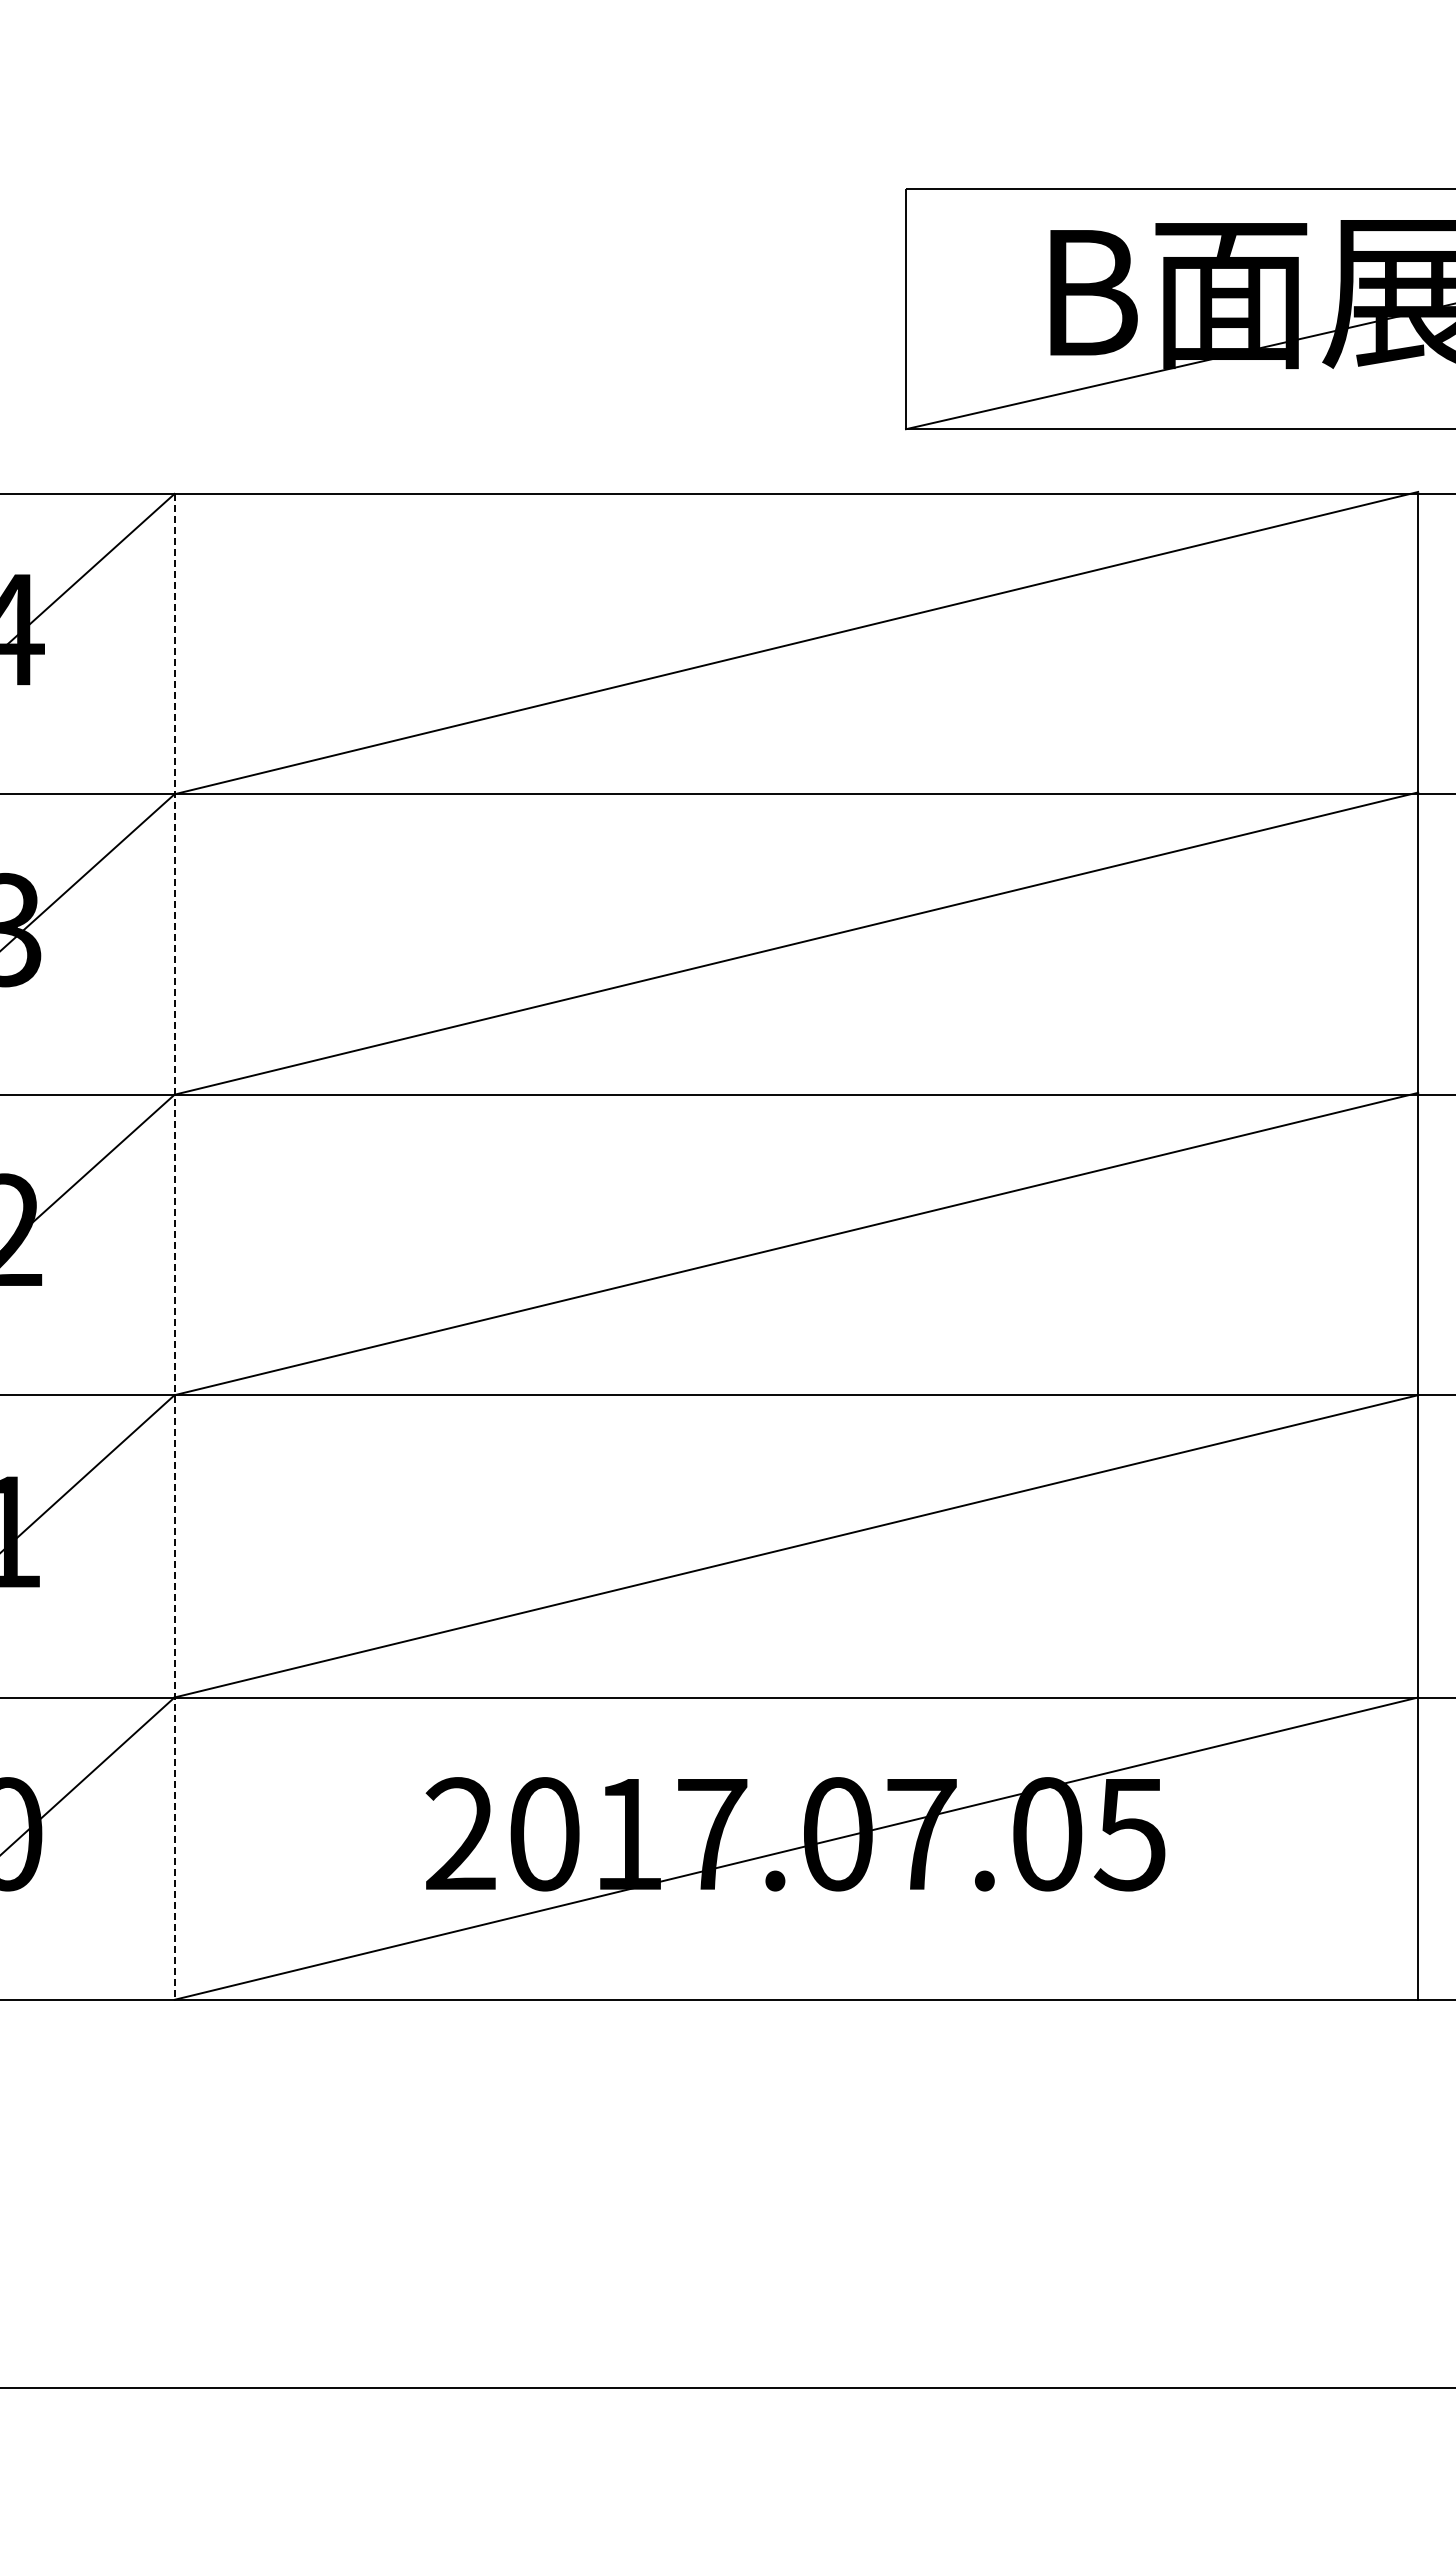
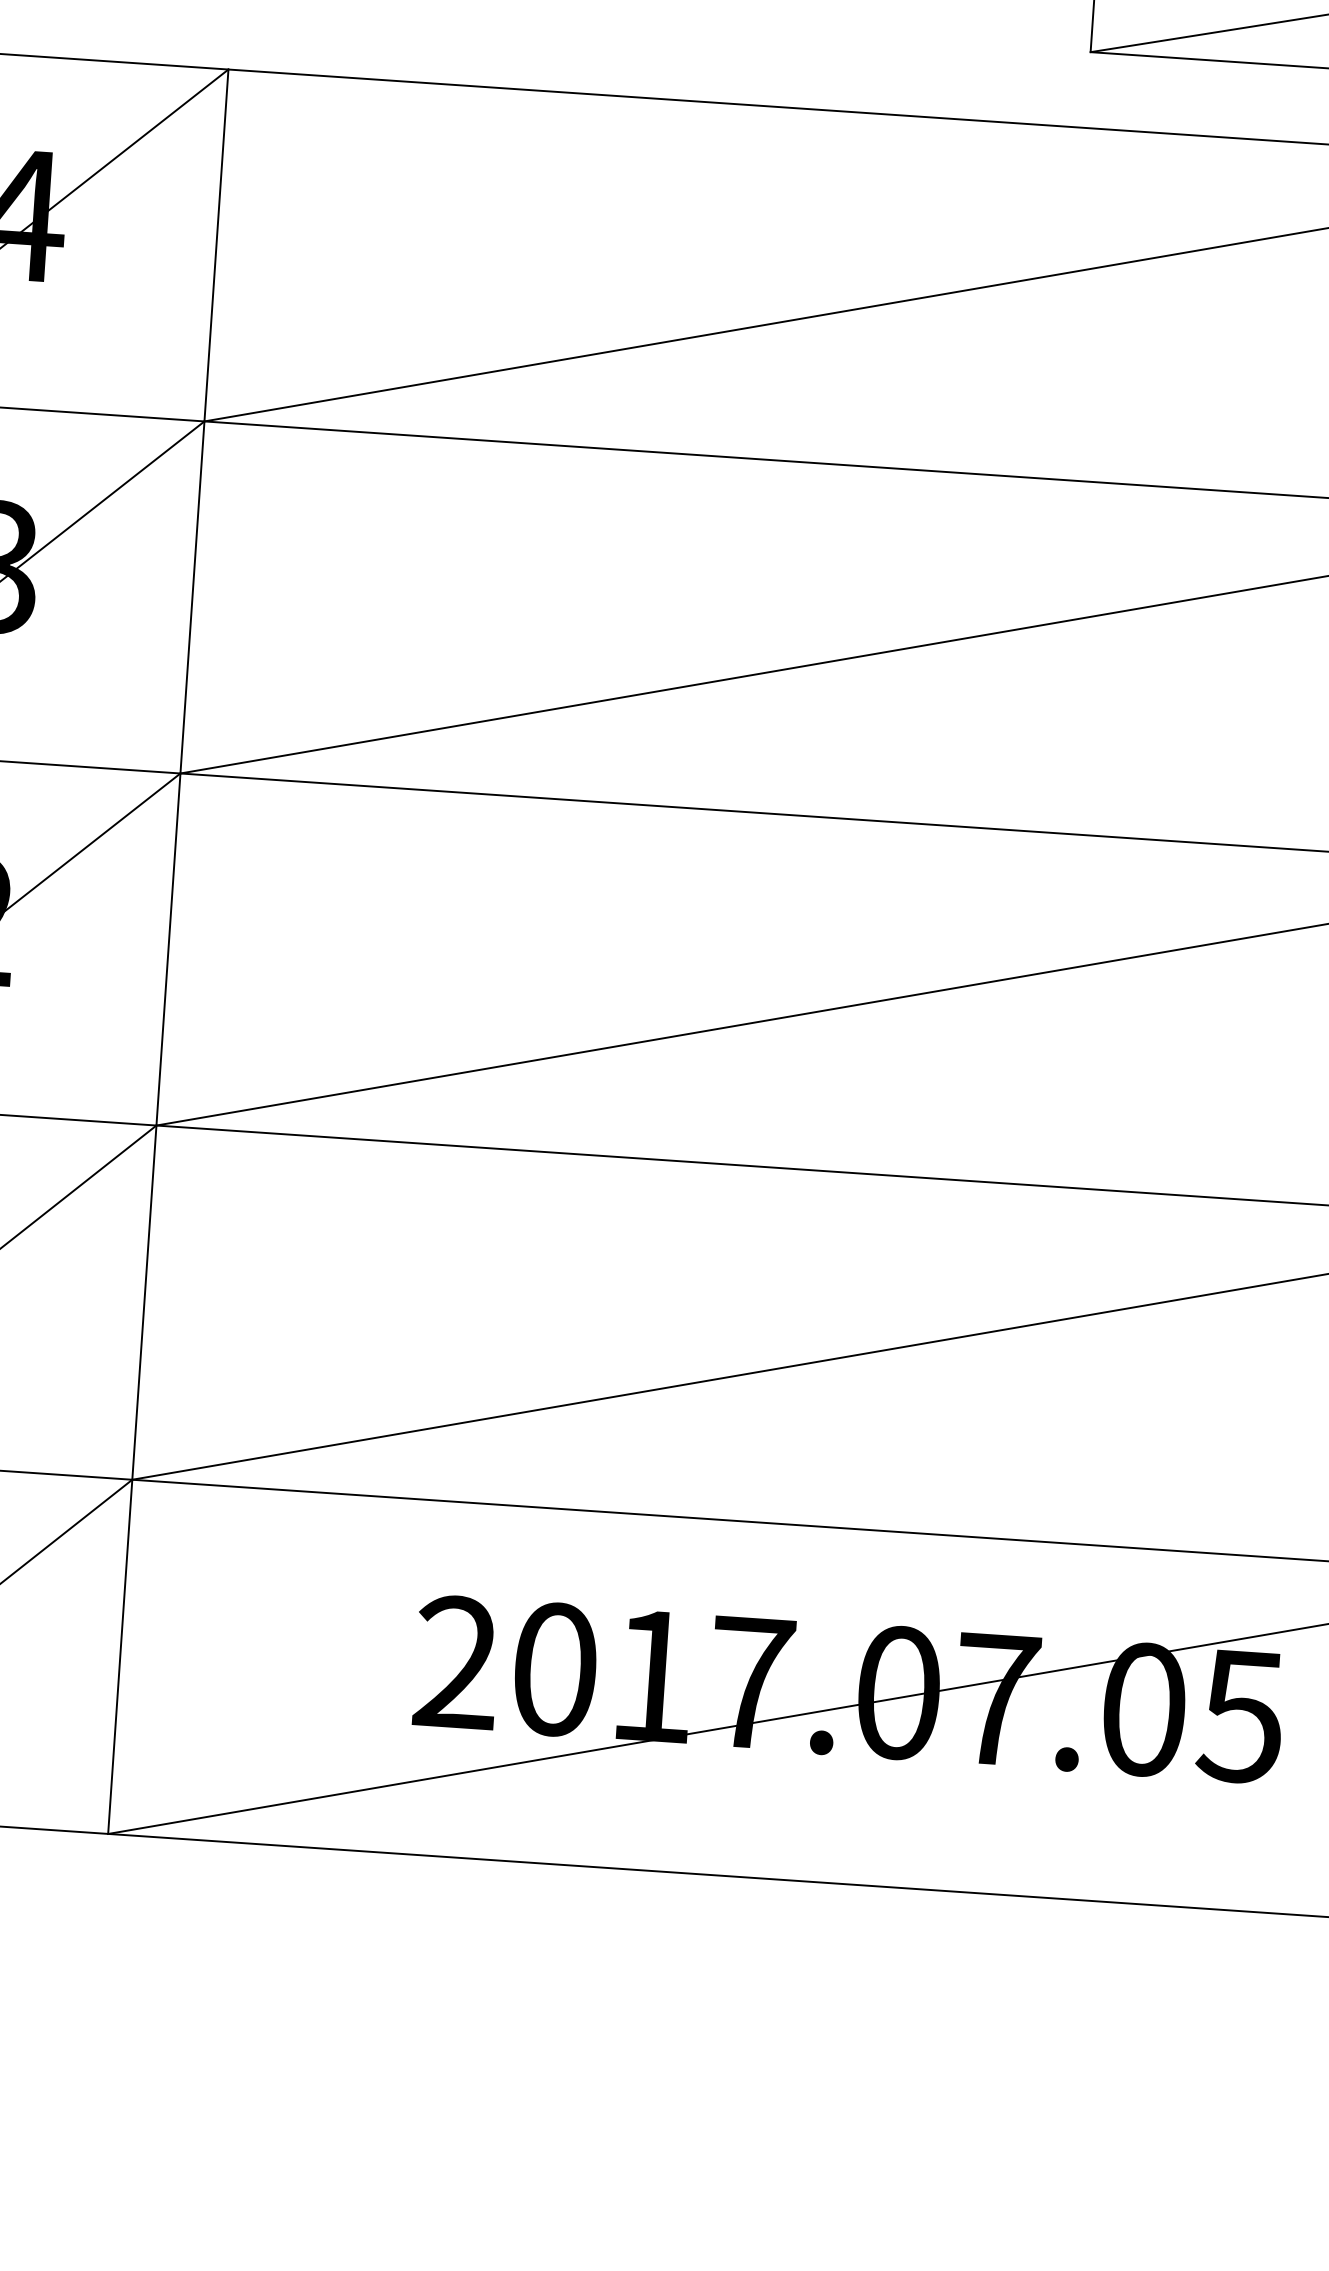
line: (174, 1246) -> (168, 951), dashed -> solid

